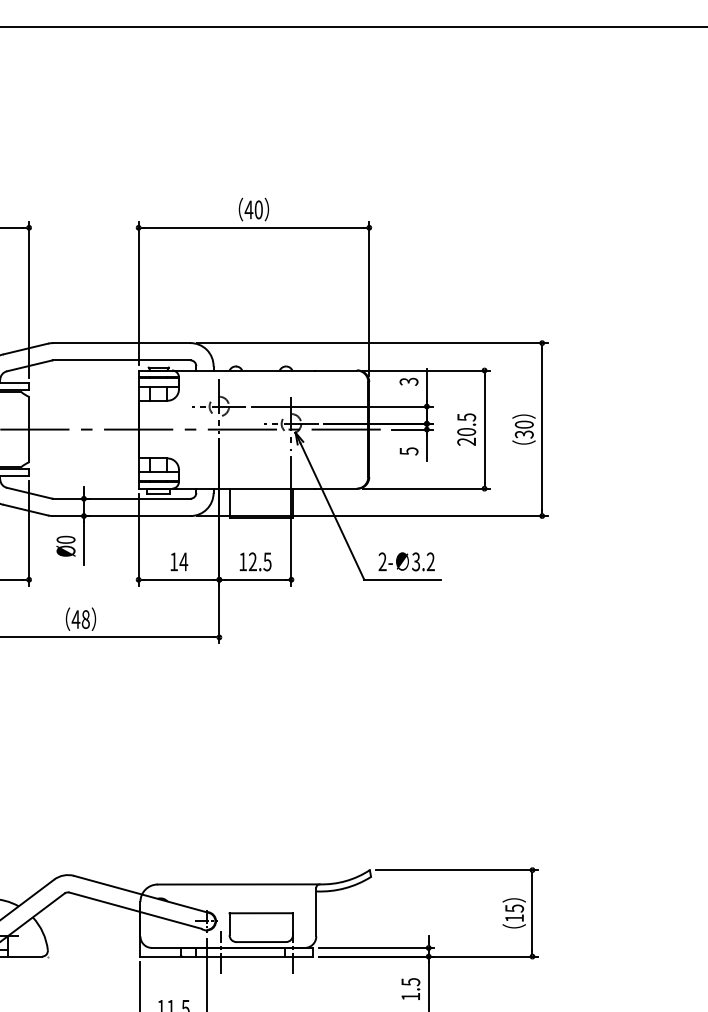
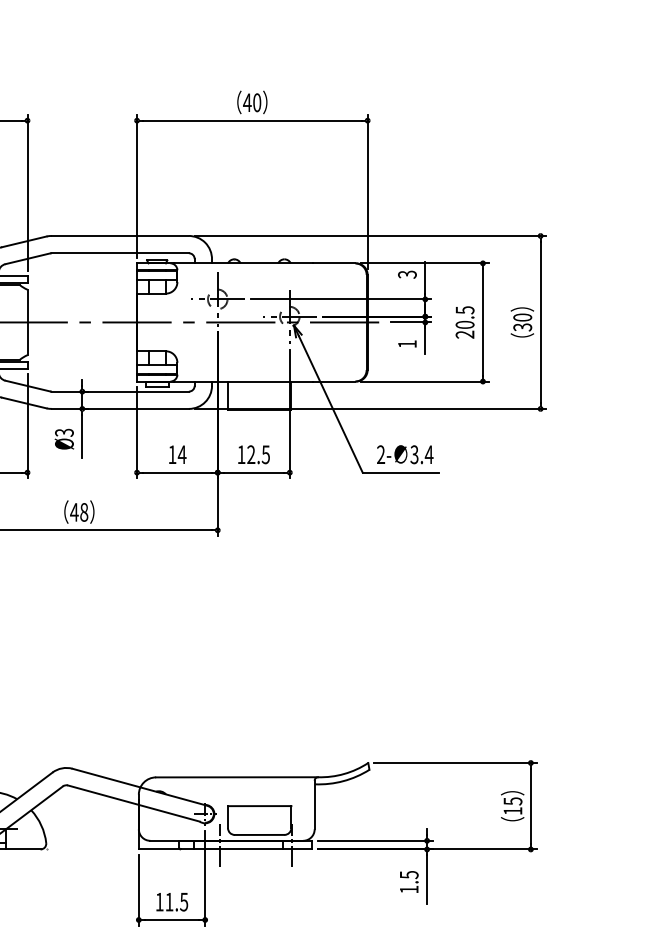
text: (408, 451) -> (406, 344), 5 -> 1
text: (65, 539) -> (63, 432), Ø0 -> Ø3
text: (430, 561) -> (428, 454), 3.2 -> 3.4

